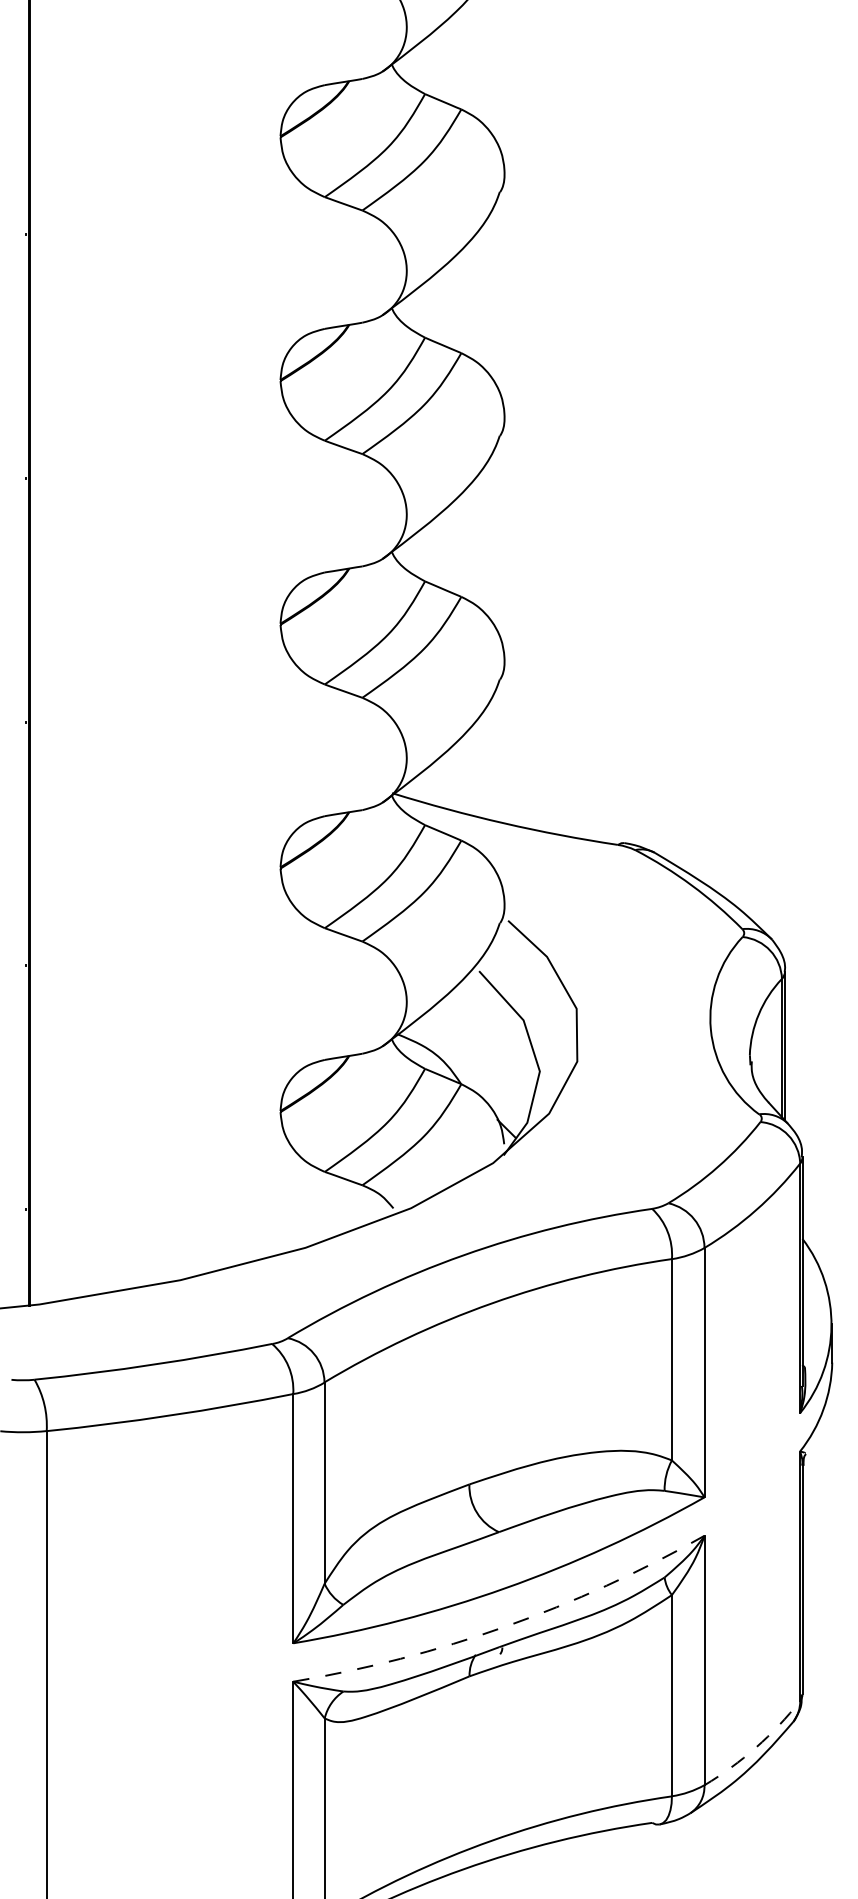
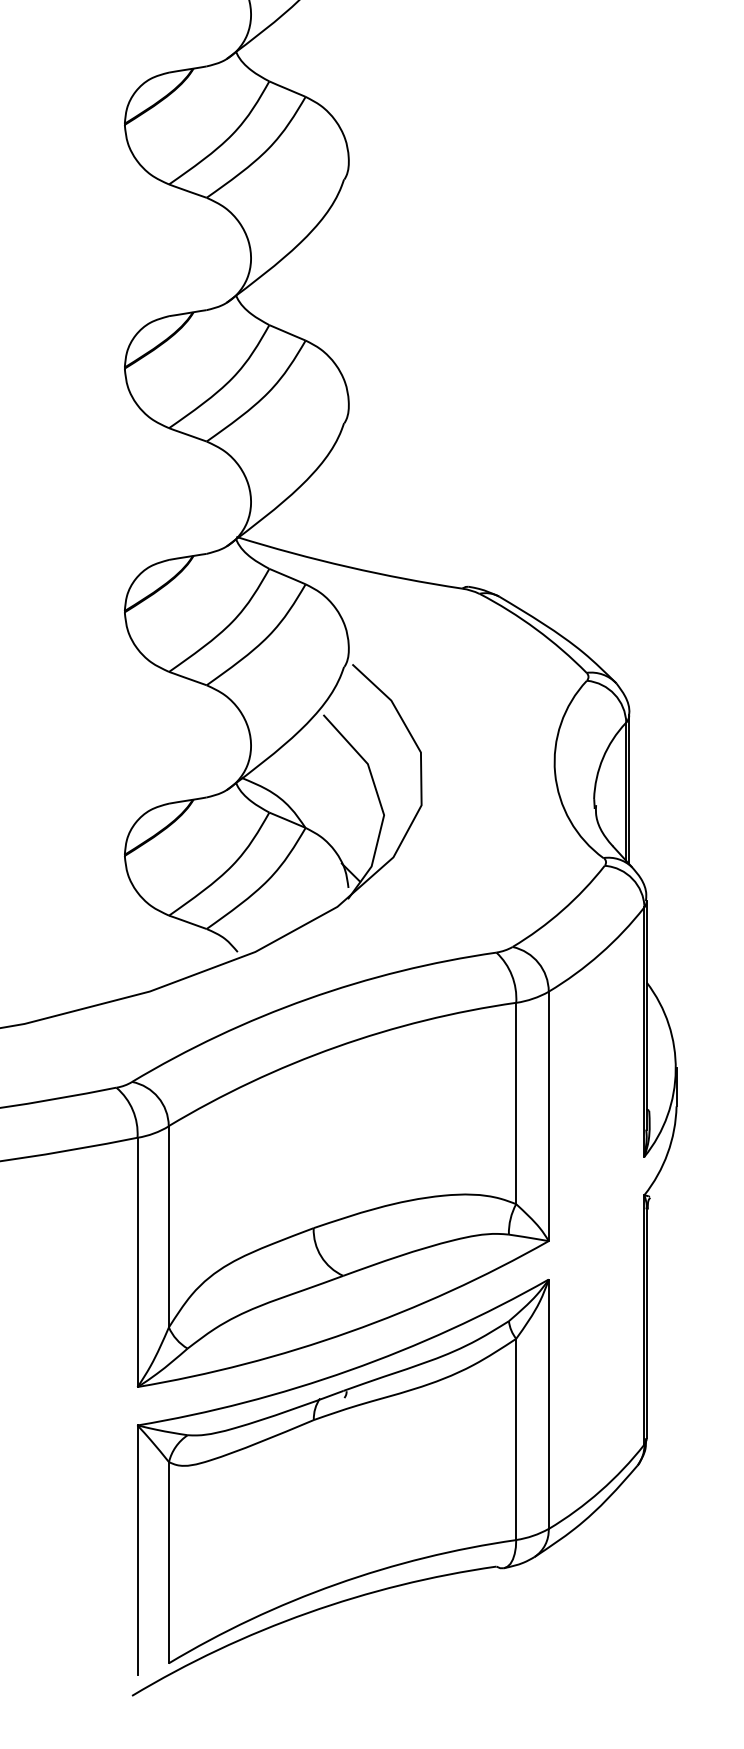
arc: (505, 1626) -> (349, 1370), dashed -> solid
arc: (756, 1747) -> (600, 1491), dashed -> solid

